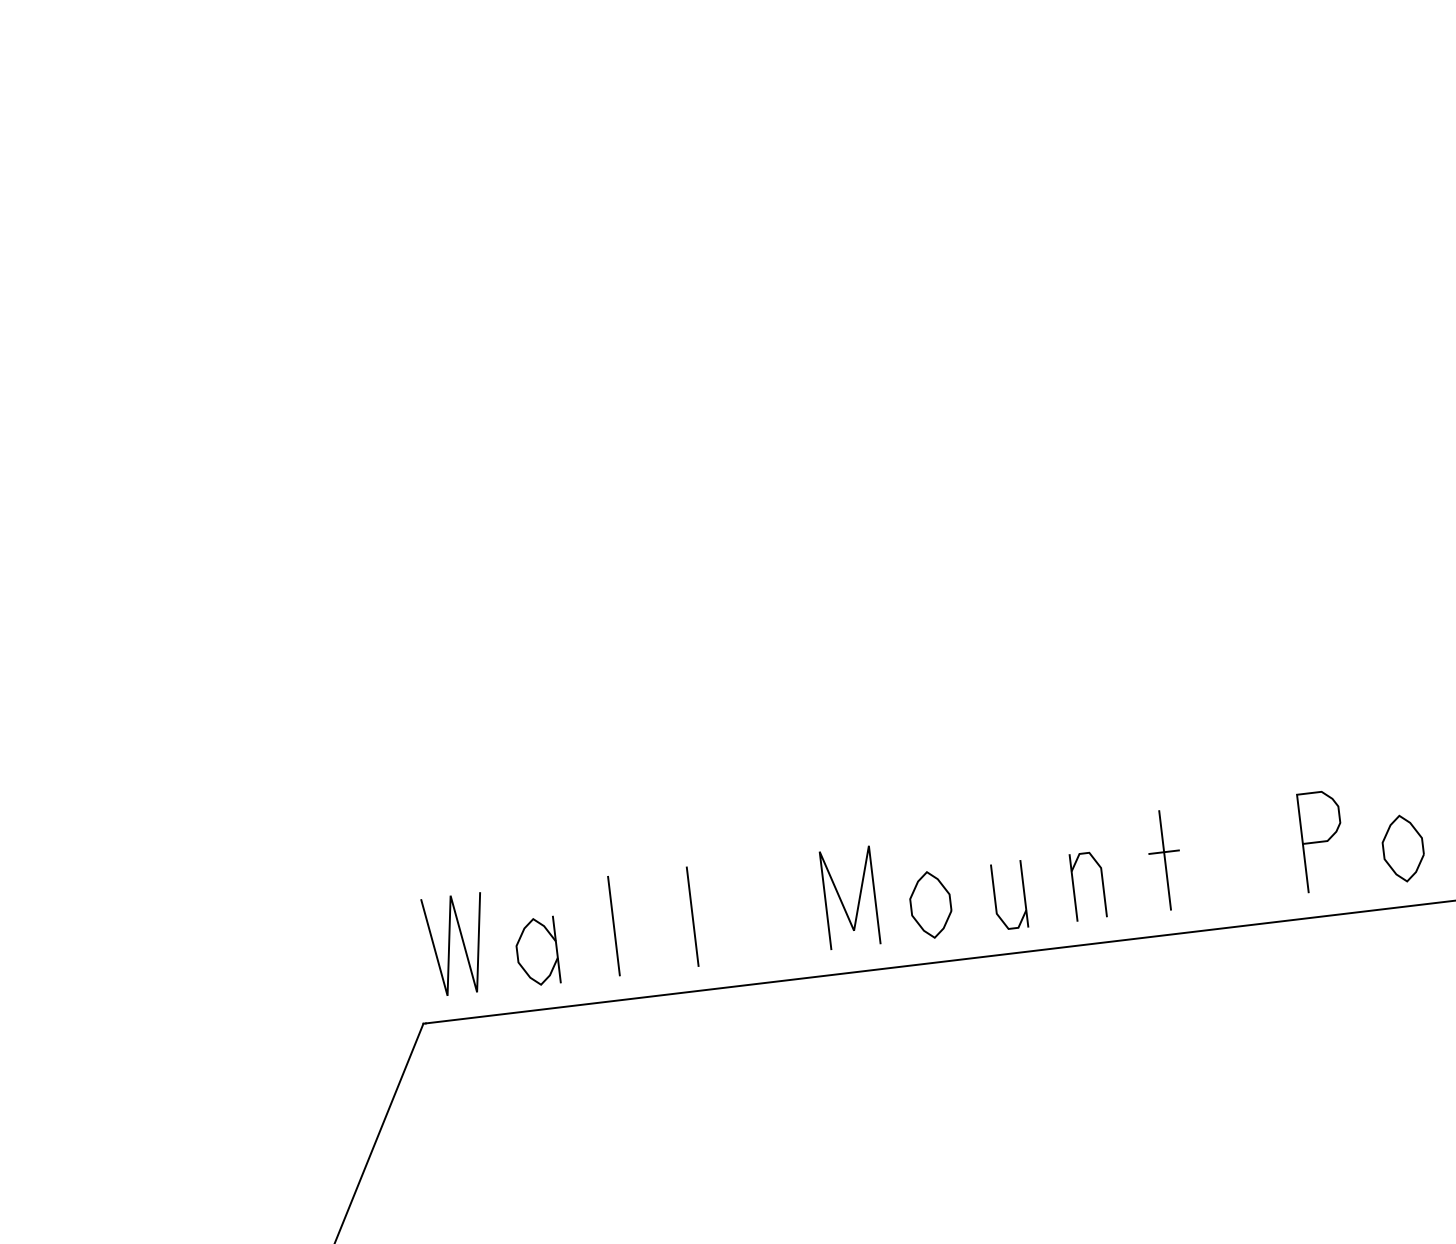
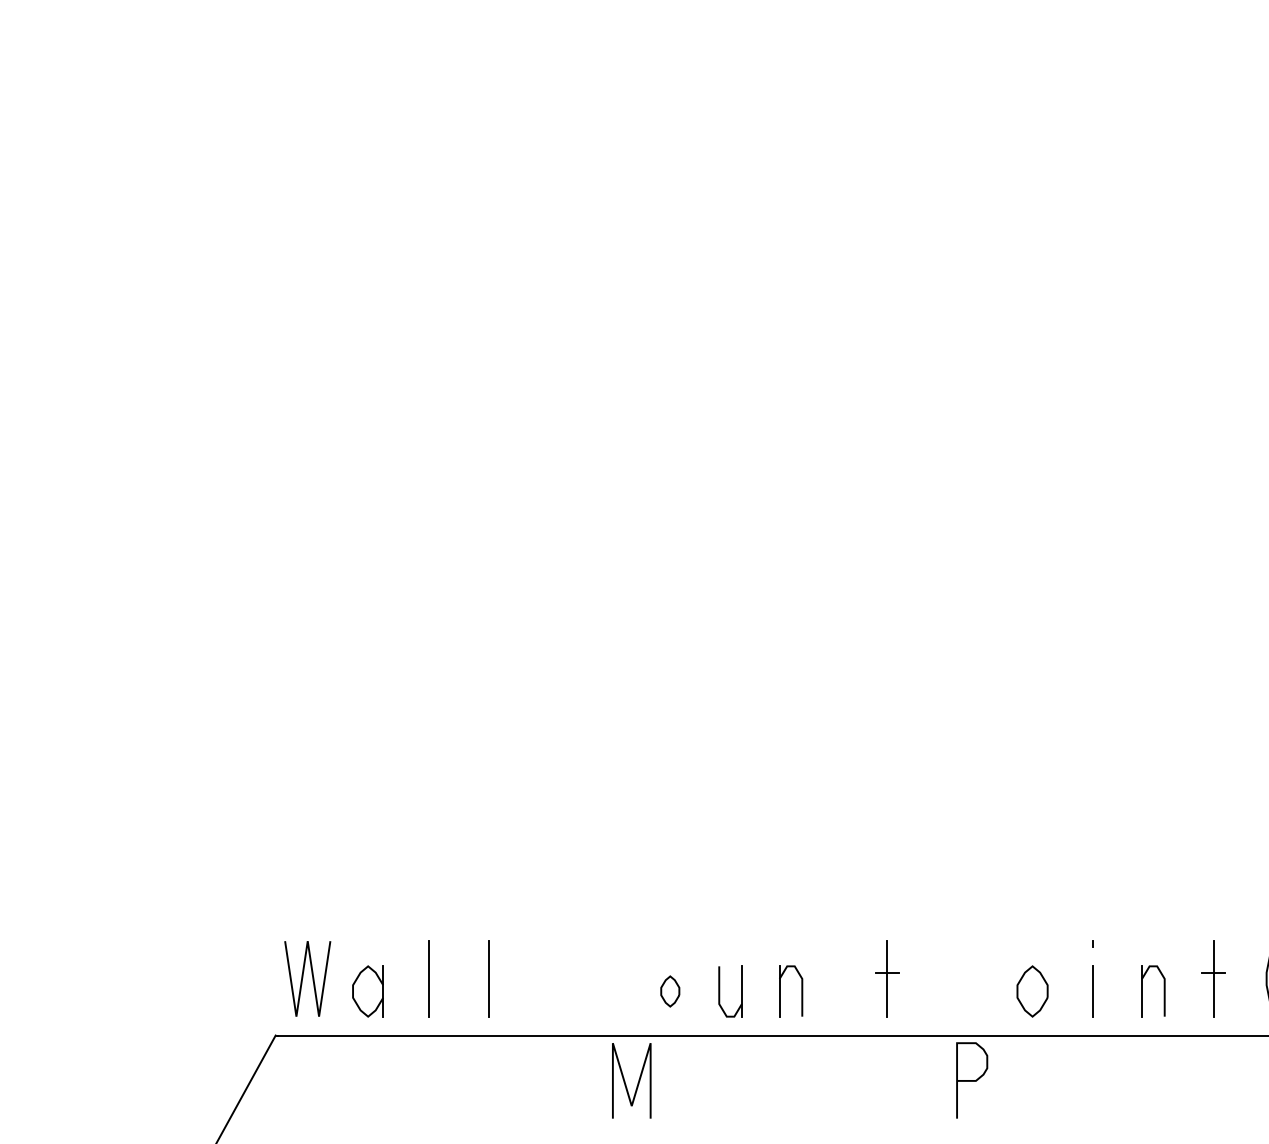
curve: (1322, 841) -> (972, 1080), moved
part: (1165, 859) -> (887, 978), moved
line: (842, 899) -> (625, 1081), moved
part: (931, 904) -> (670, 991), size x0.6

